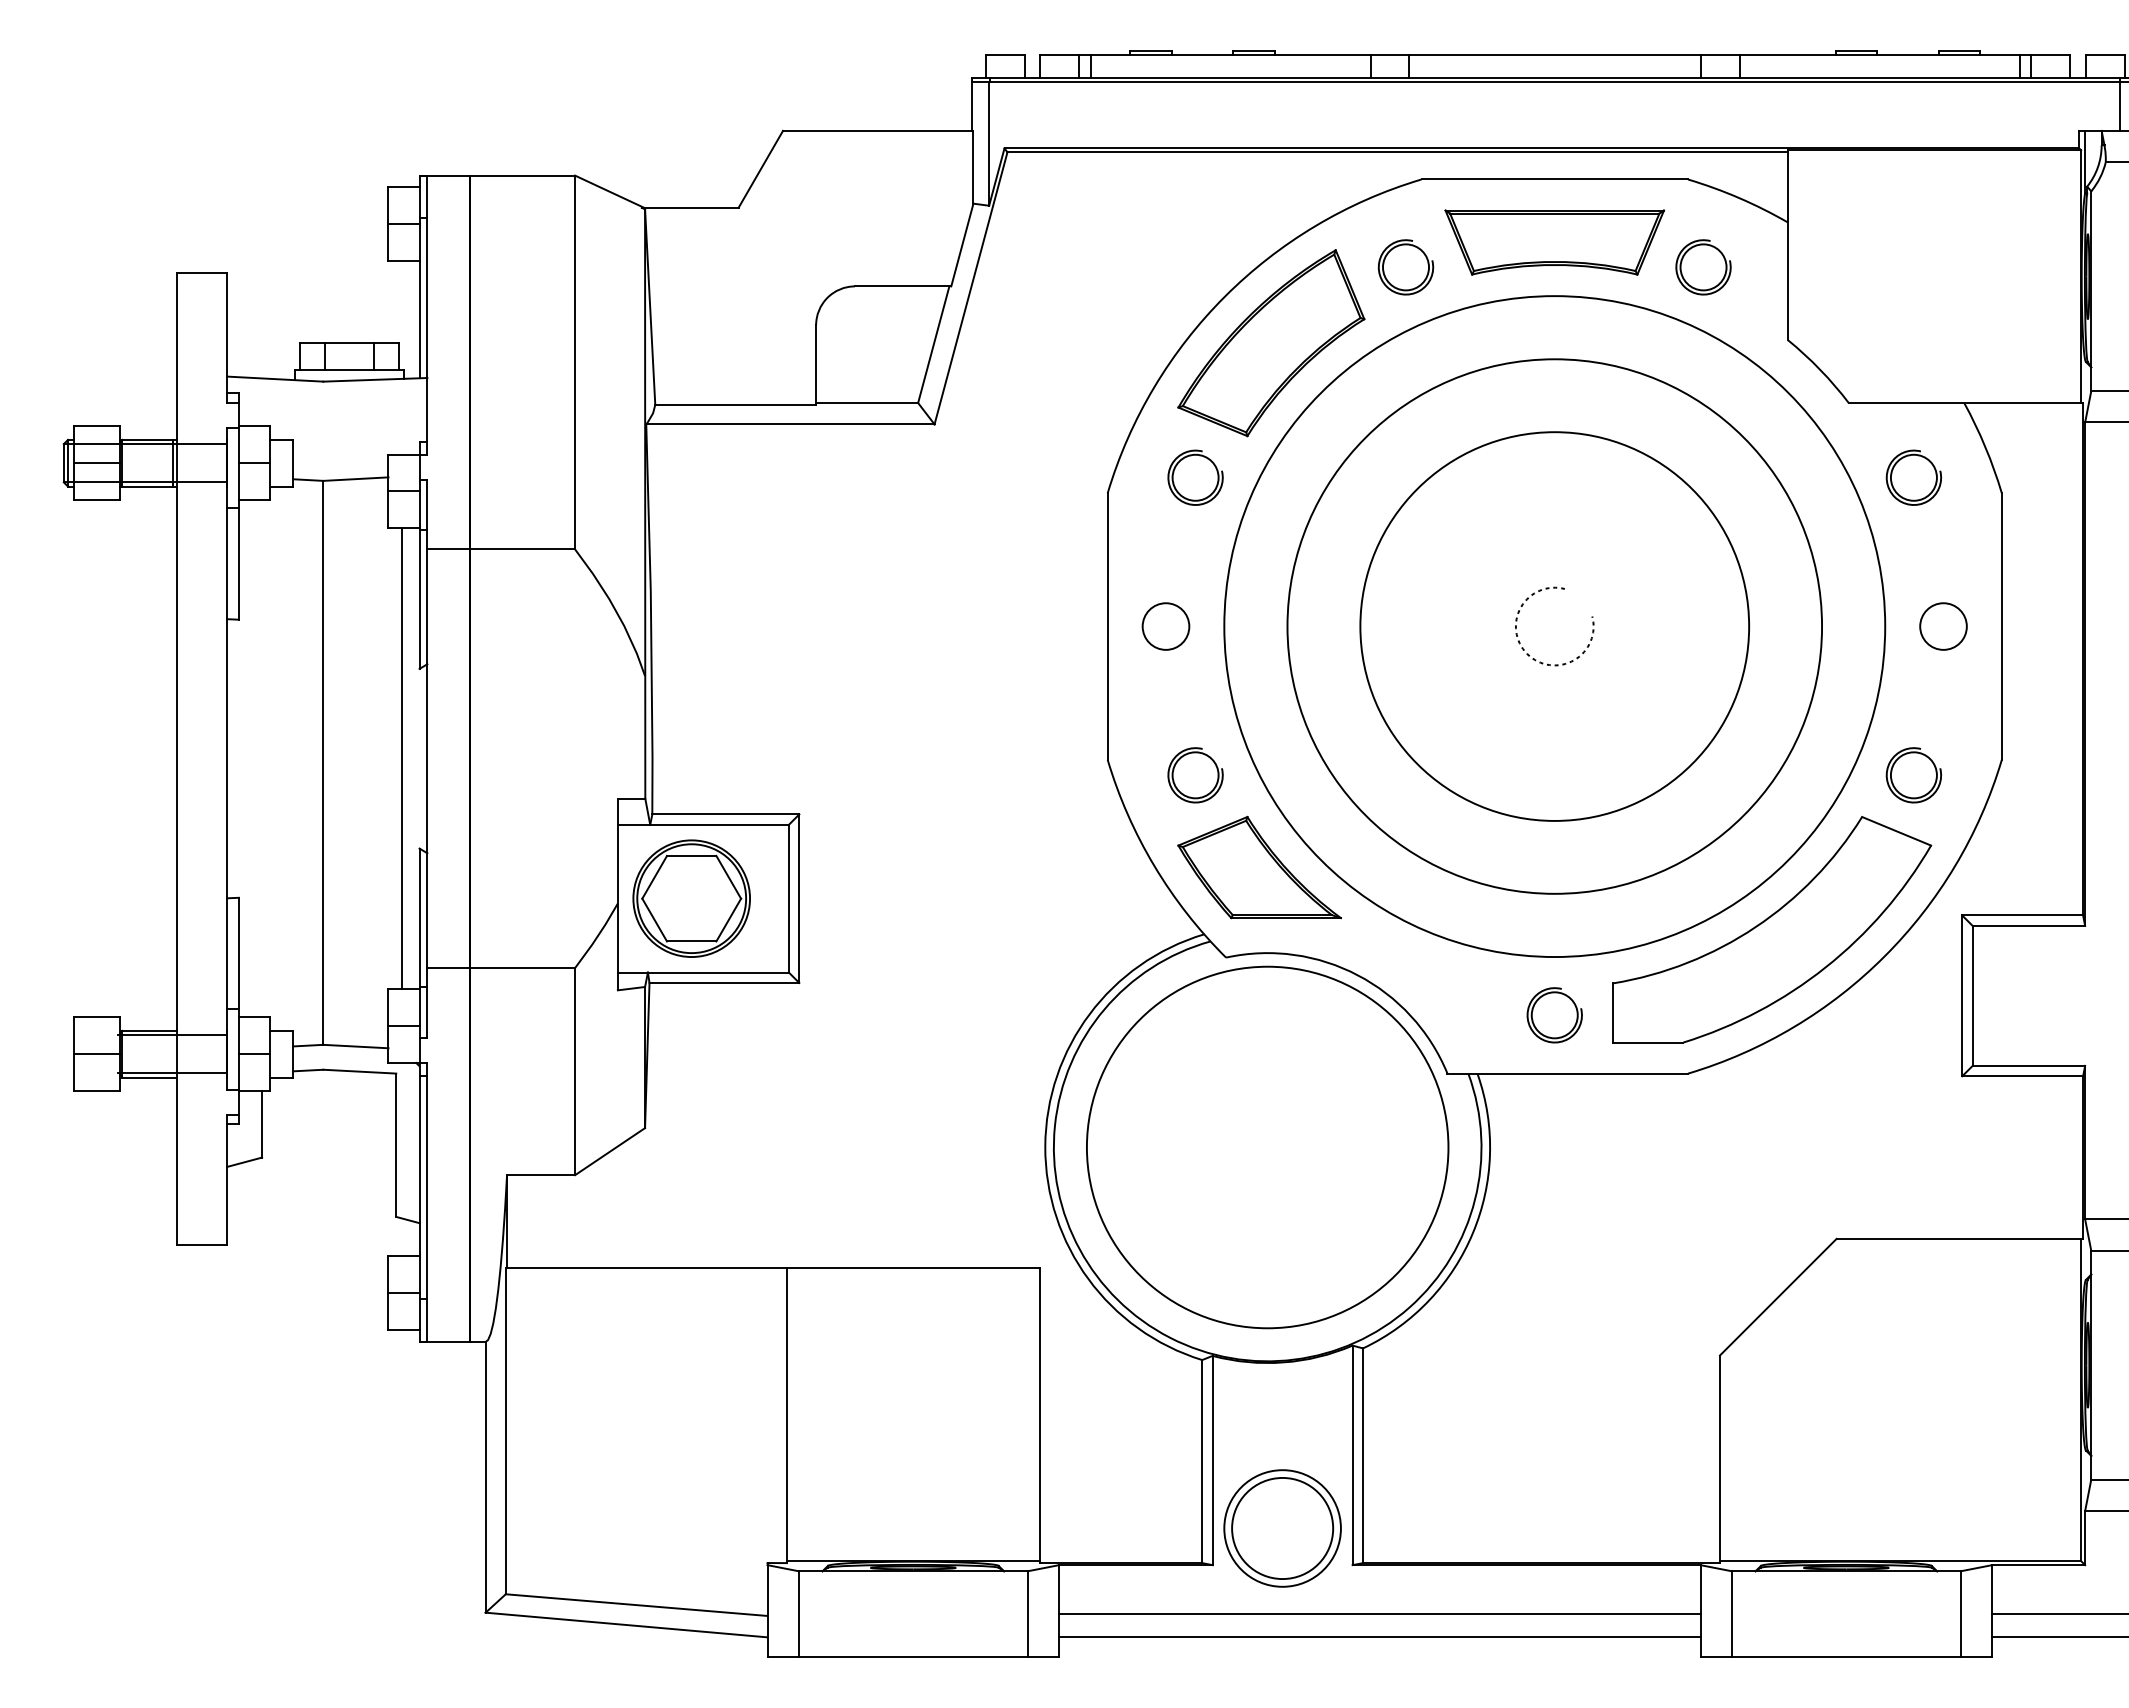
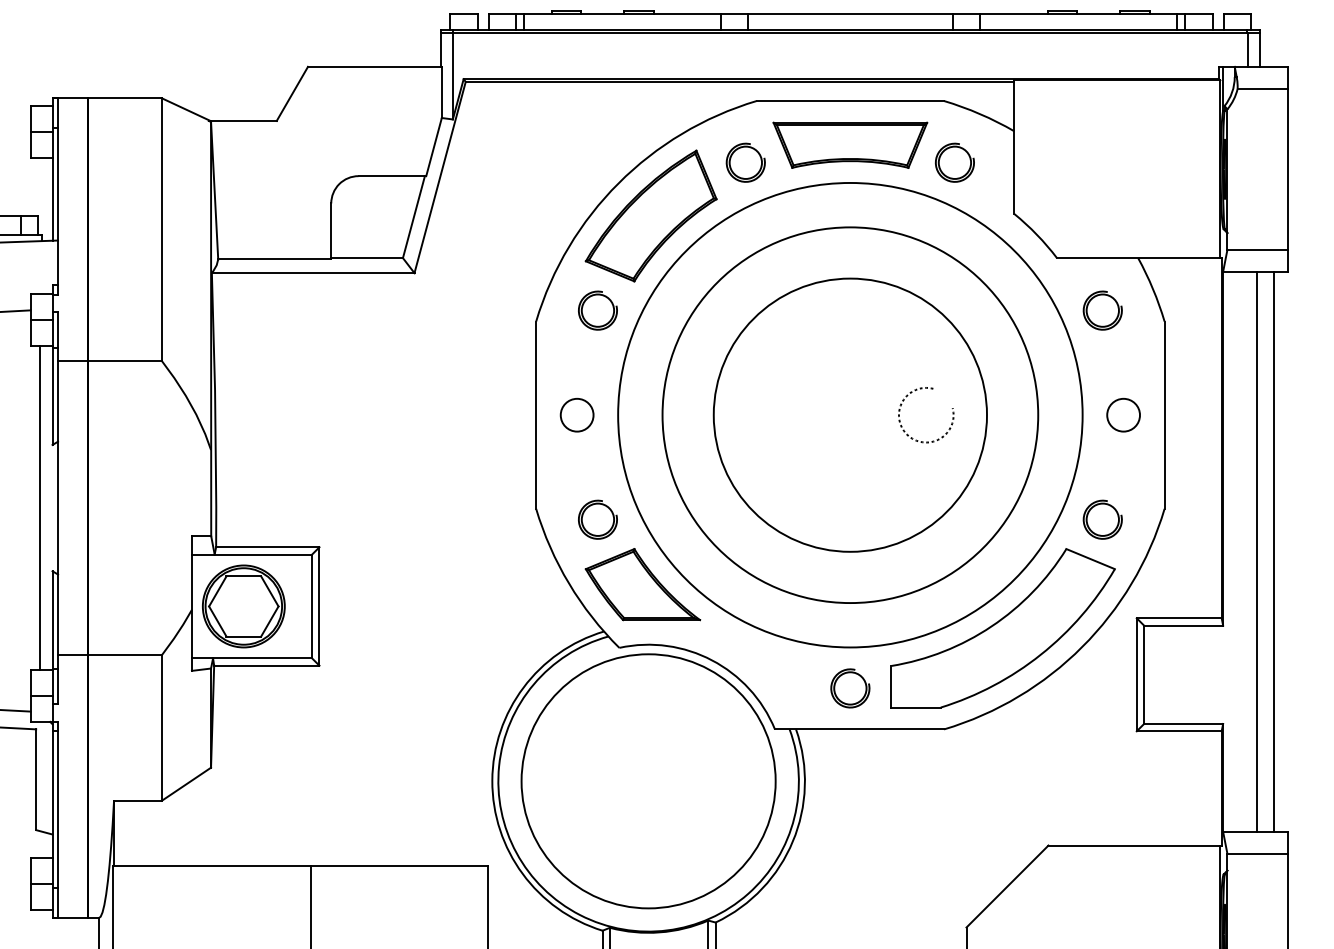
part: (1519, 613) -> (901, 406), moved

